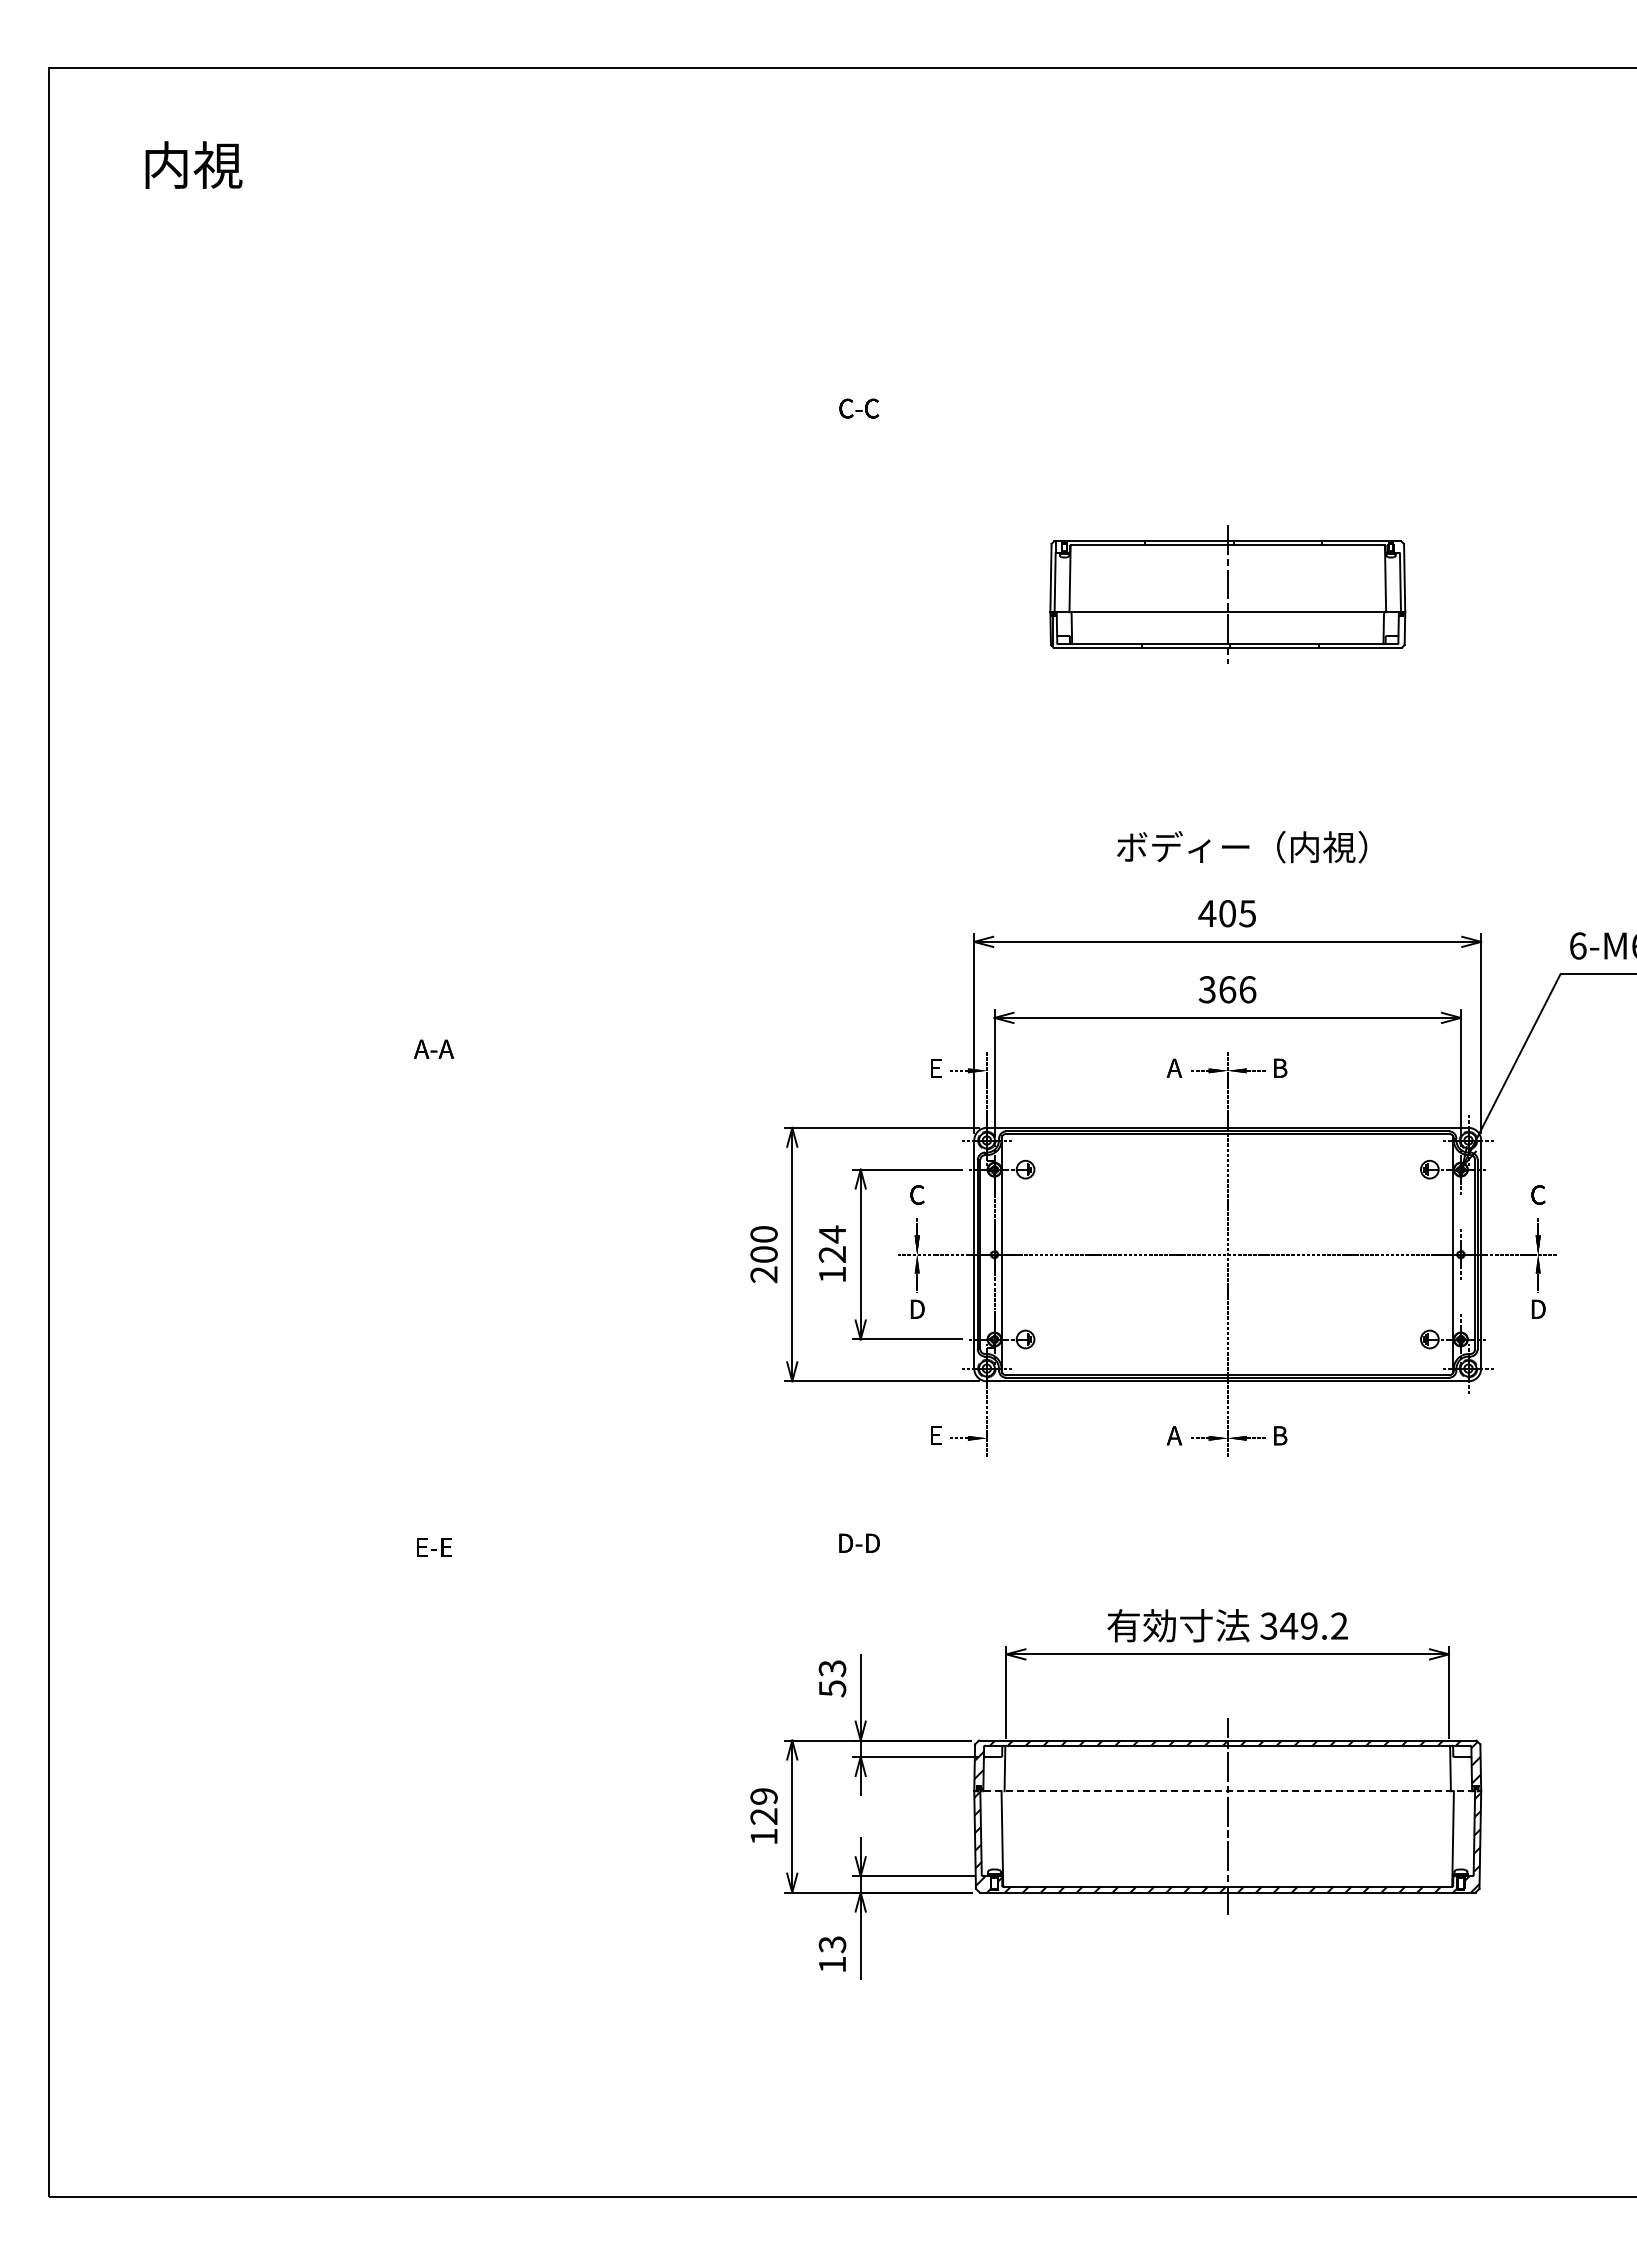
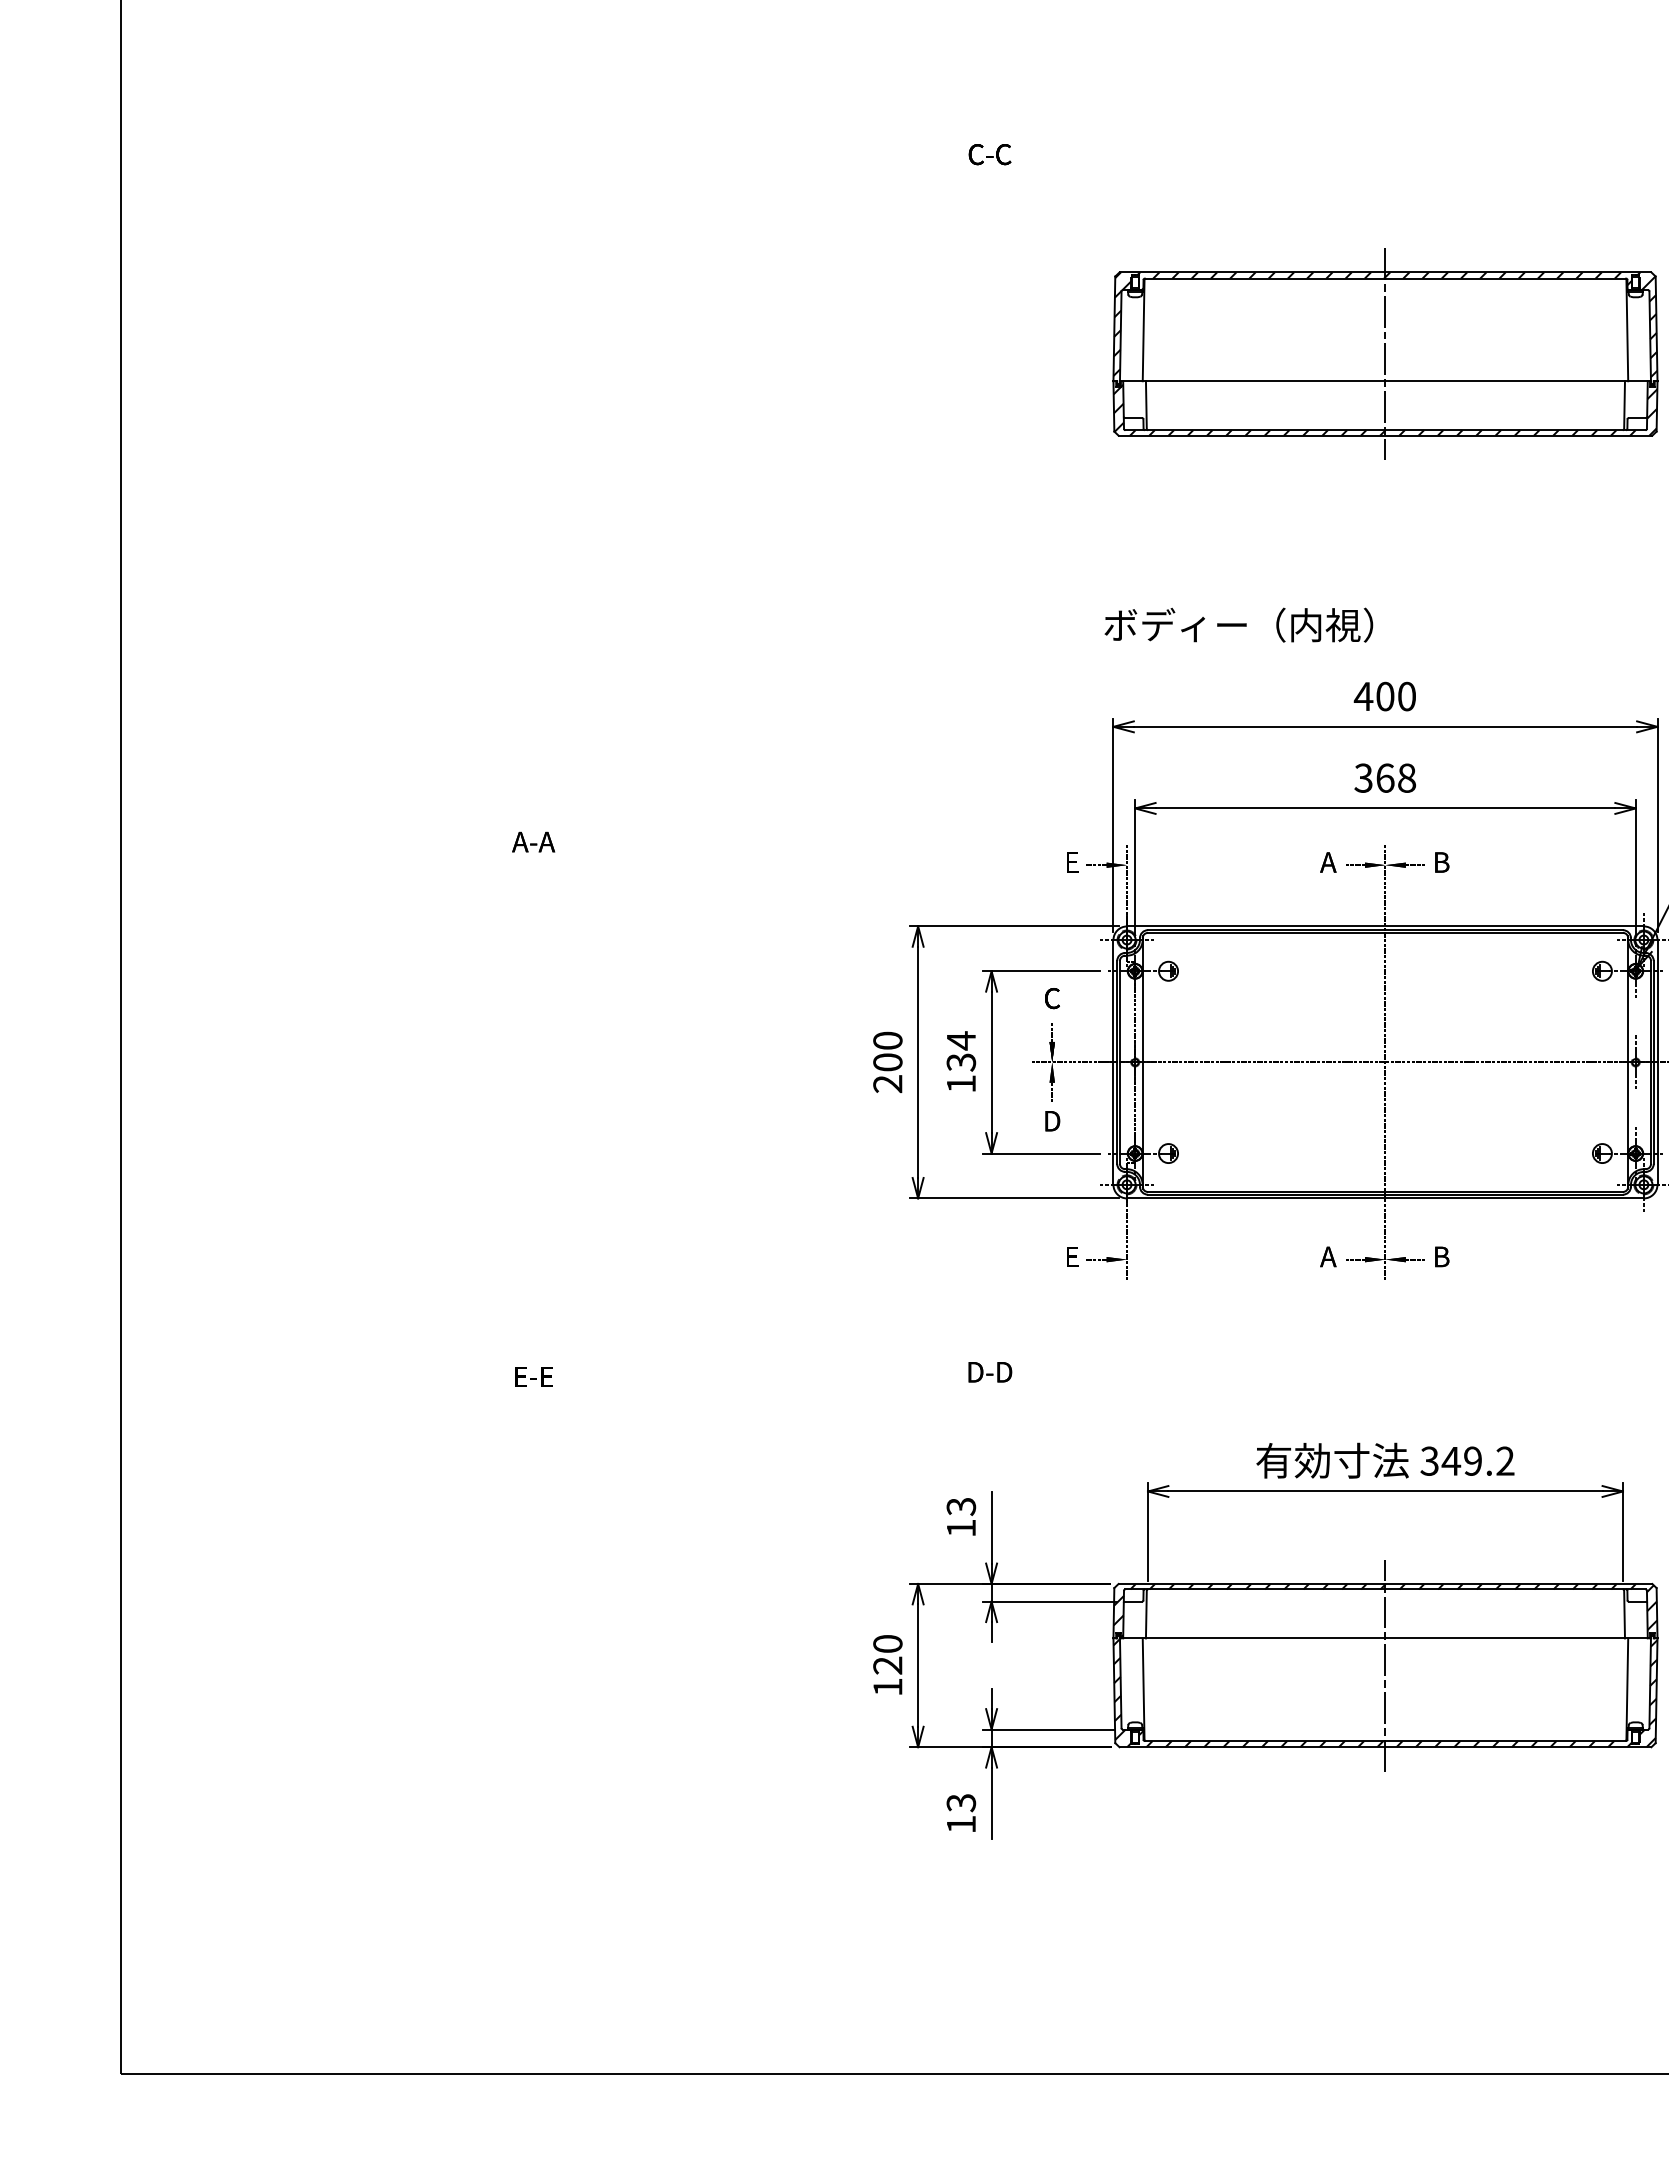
part: (1227, 594) -> (1385, 354), size x1.43
text: (1242, 847) -> (1239, 625), moved
text: (1247, 913) -> (1406, 696), 405 -> 400
text: (1247, 989) -> (1406, 777), 366 -> 368
text: (832, 1254) -> (961, 1062), 124 -> 134
text: (832, 1688) -> (961, 1528), 53 -> 13
line: (1227, 1791) -> (1385, 1638), dashed -> solid
text: (763, 1796) -> (887, 1644), 129 -> 120

